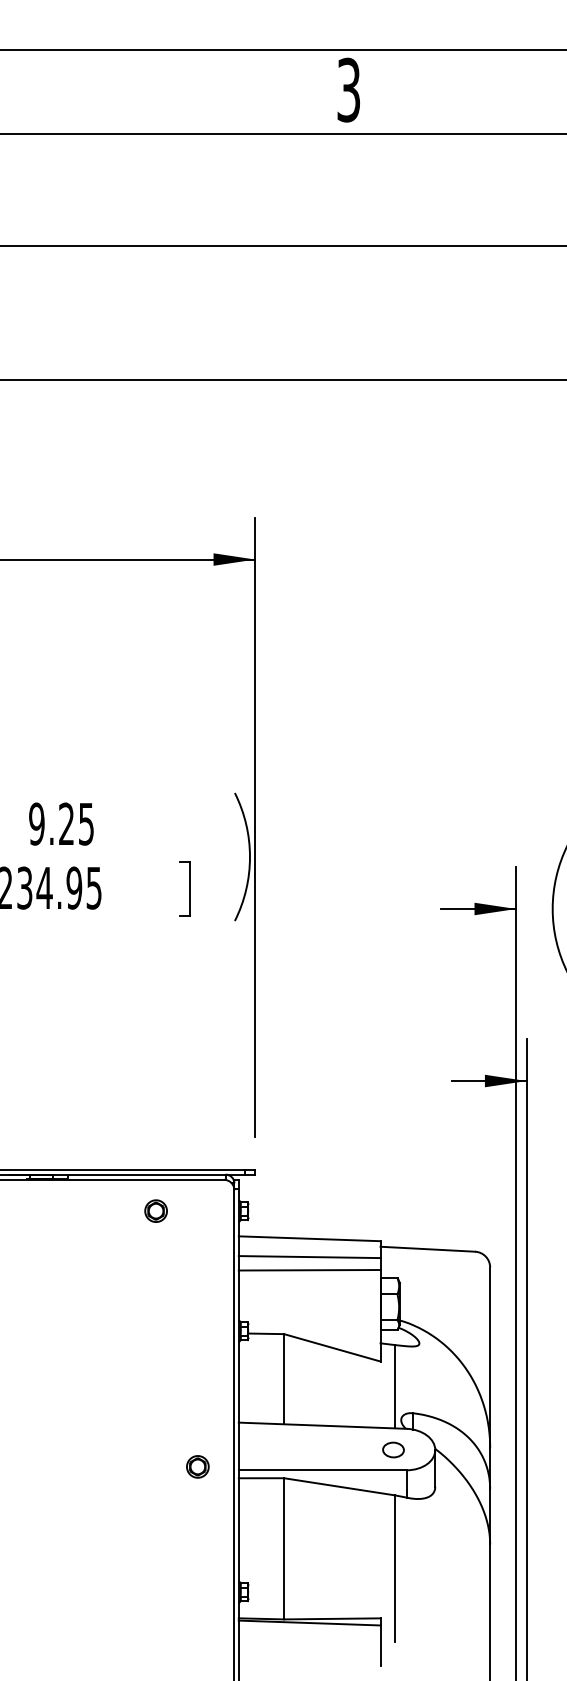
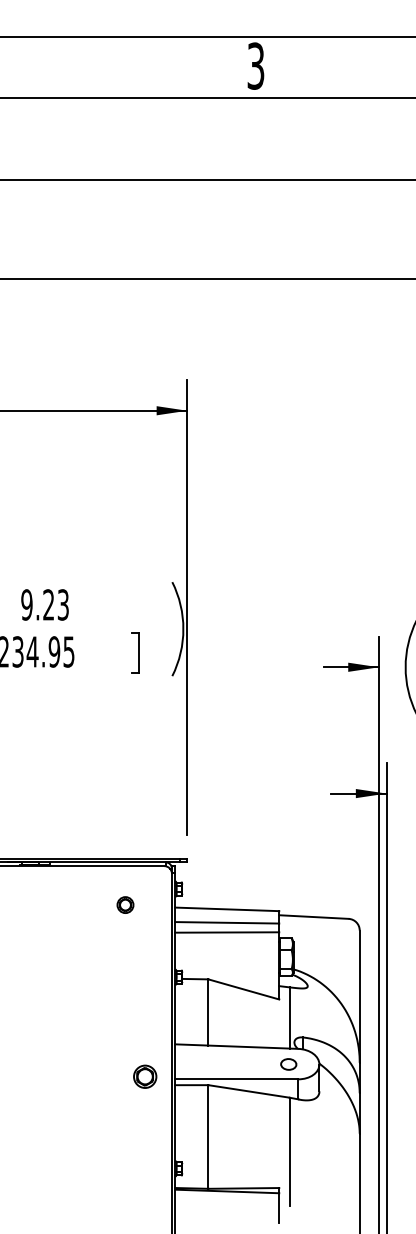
text: (86, 823) -> (63, 604), 9.25 -> 9.23
part: (156, 1210) -> (125, 904), moved
part: (197, 1466) -> (144, 1076), size x1.4

